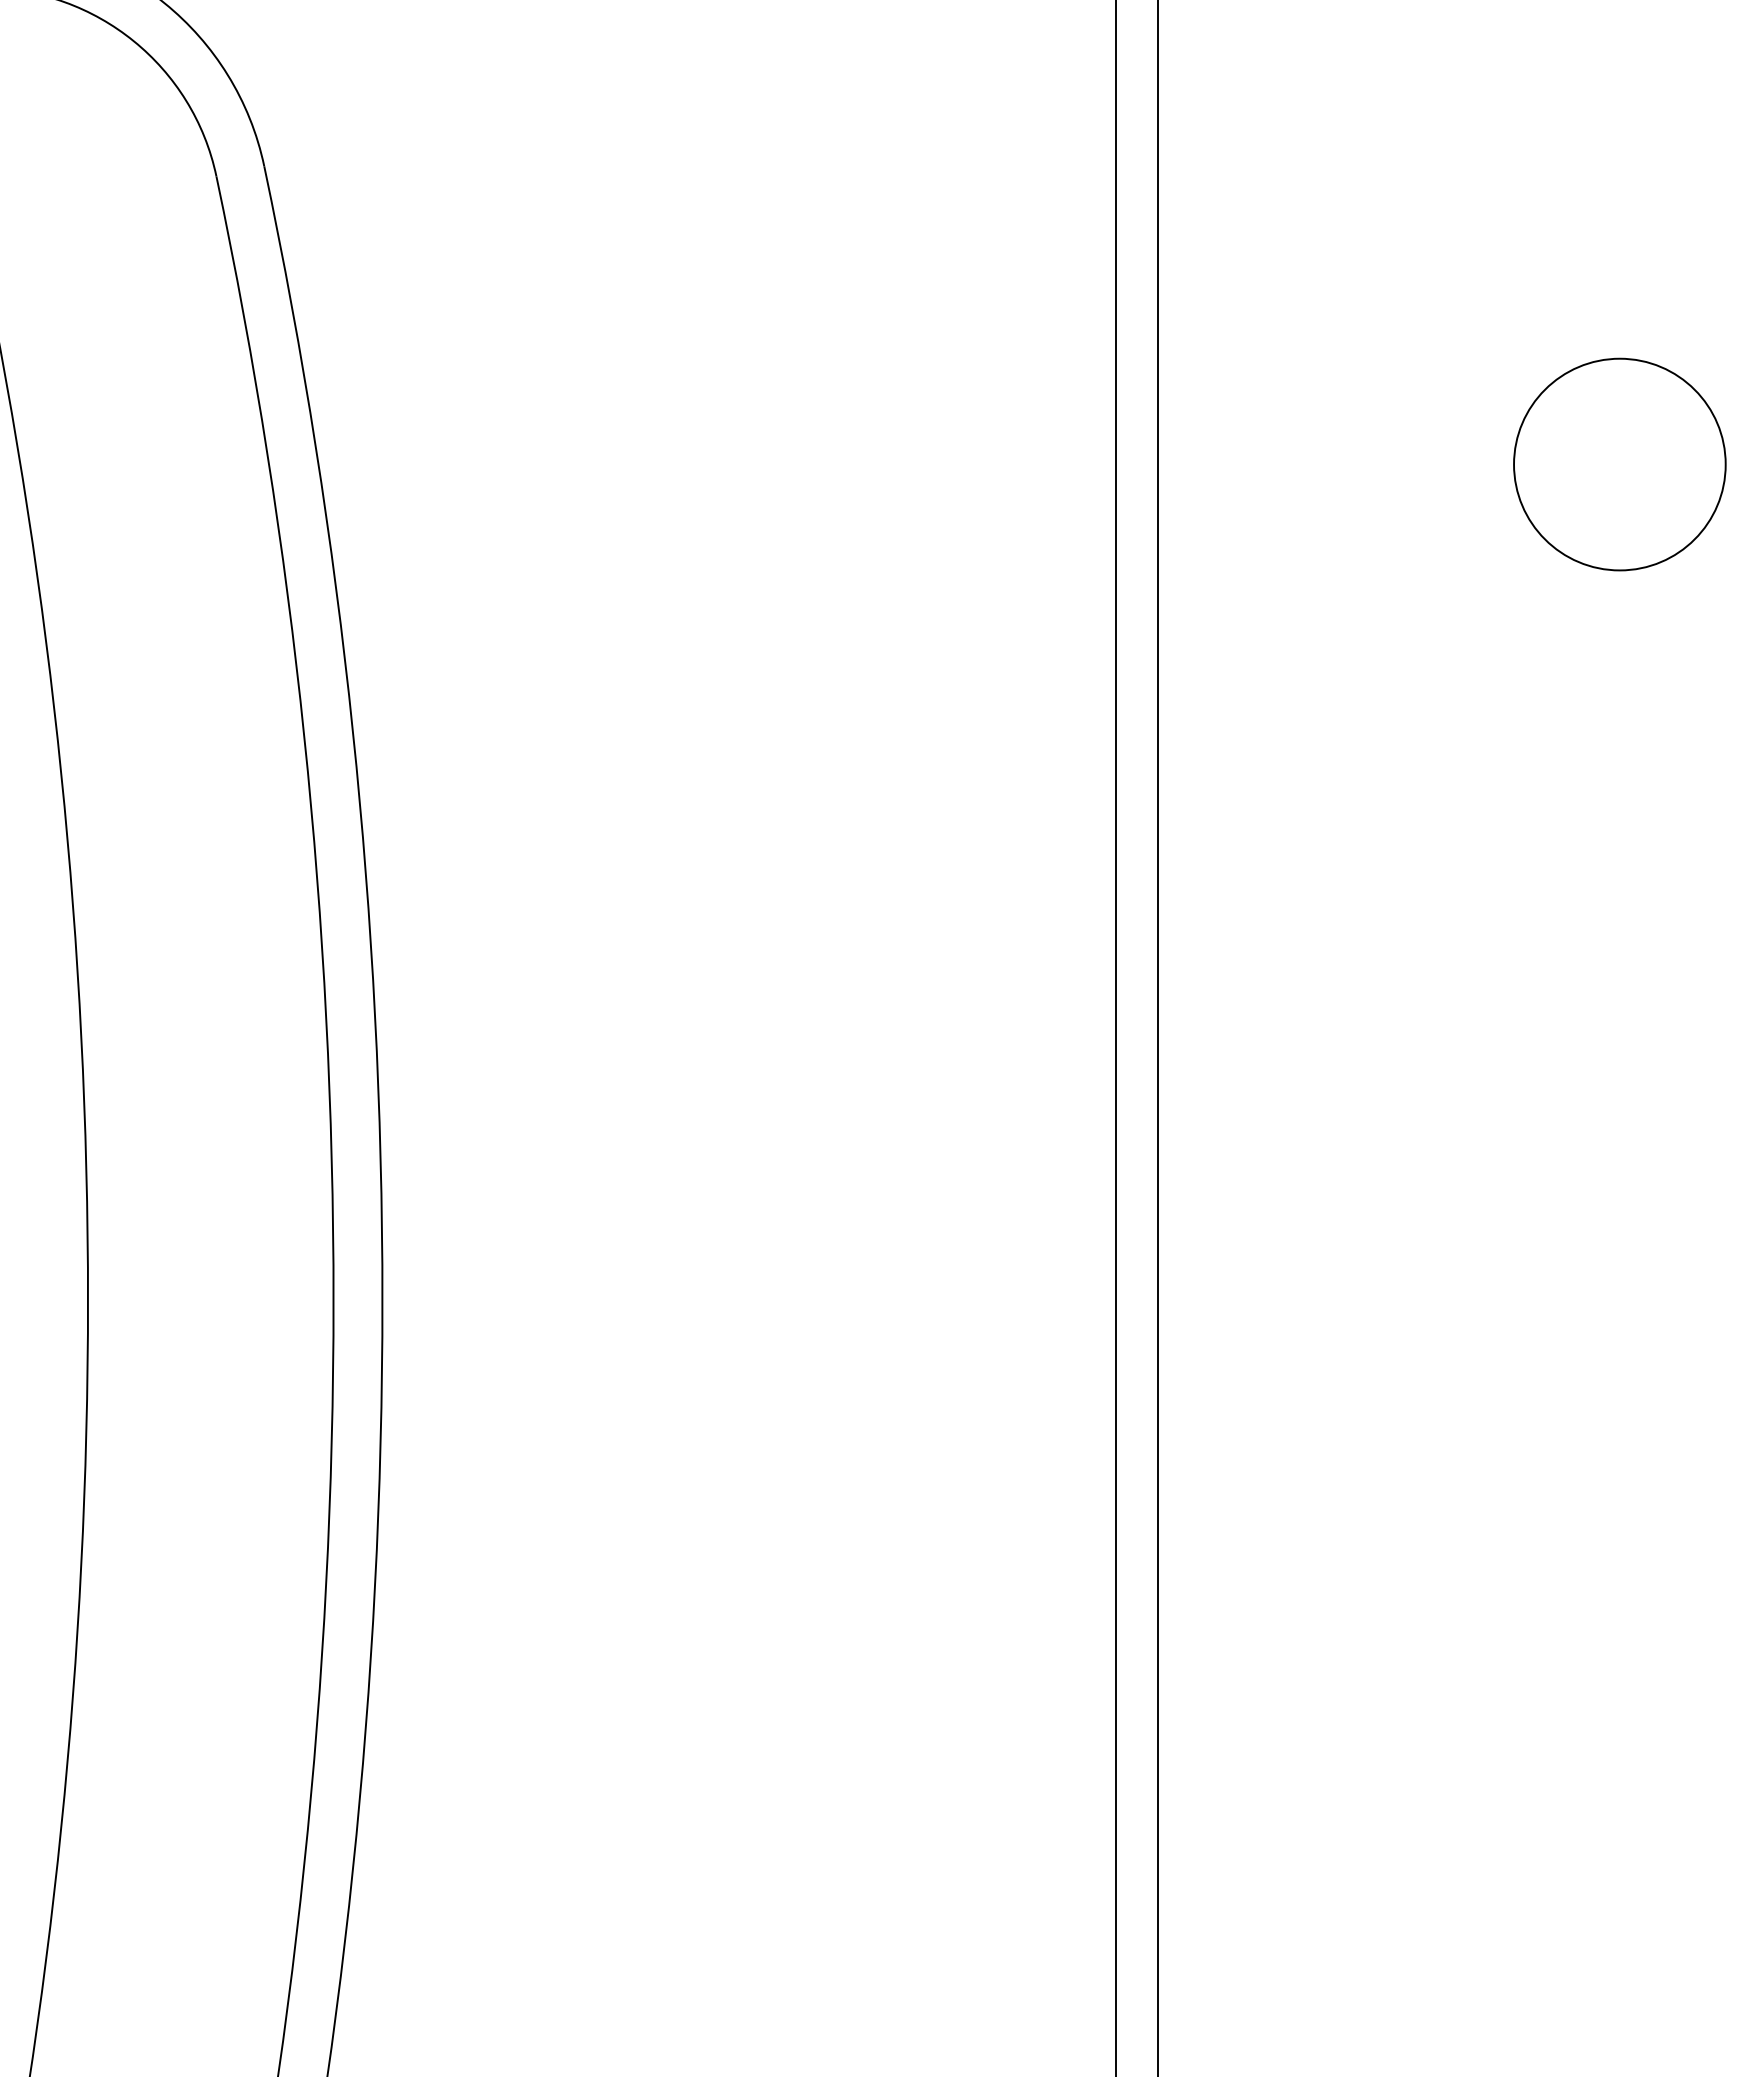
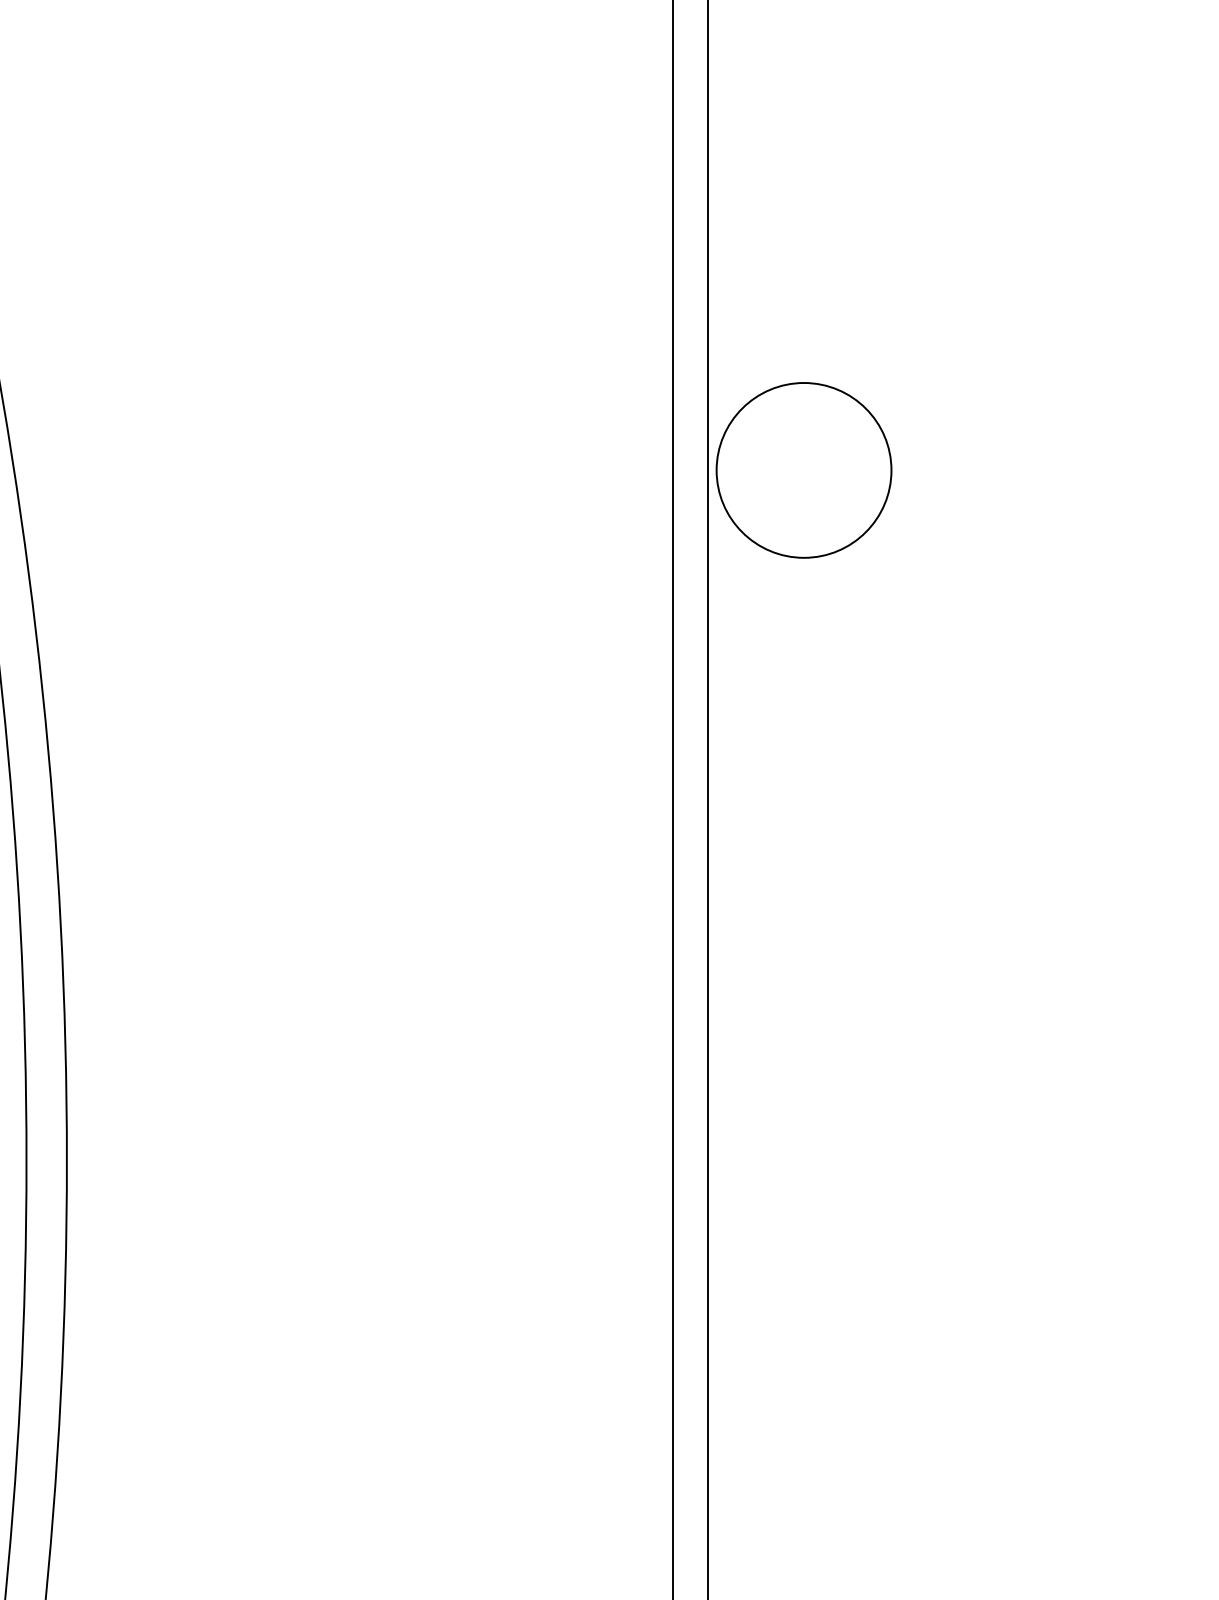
circle: (1619, 464) -> (803, 470), moved

